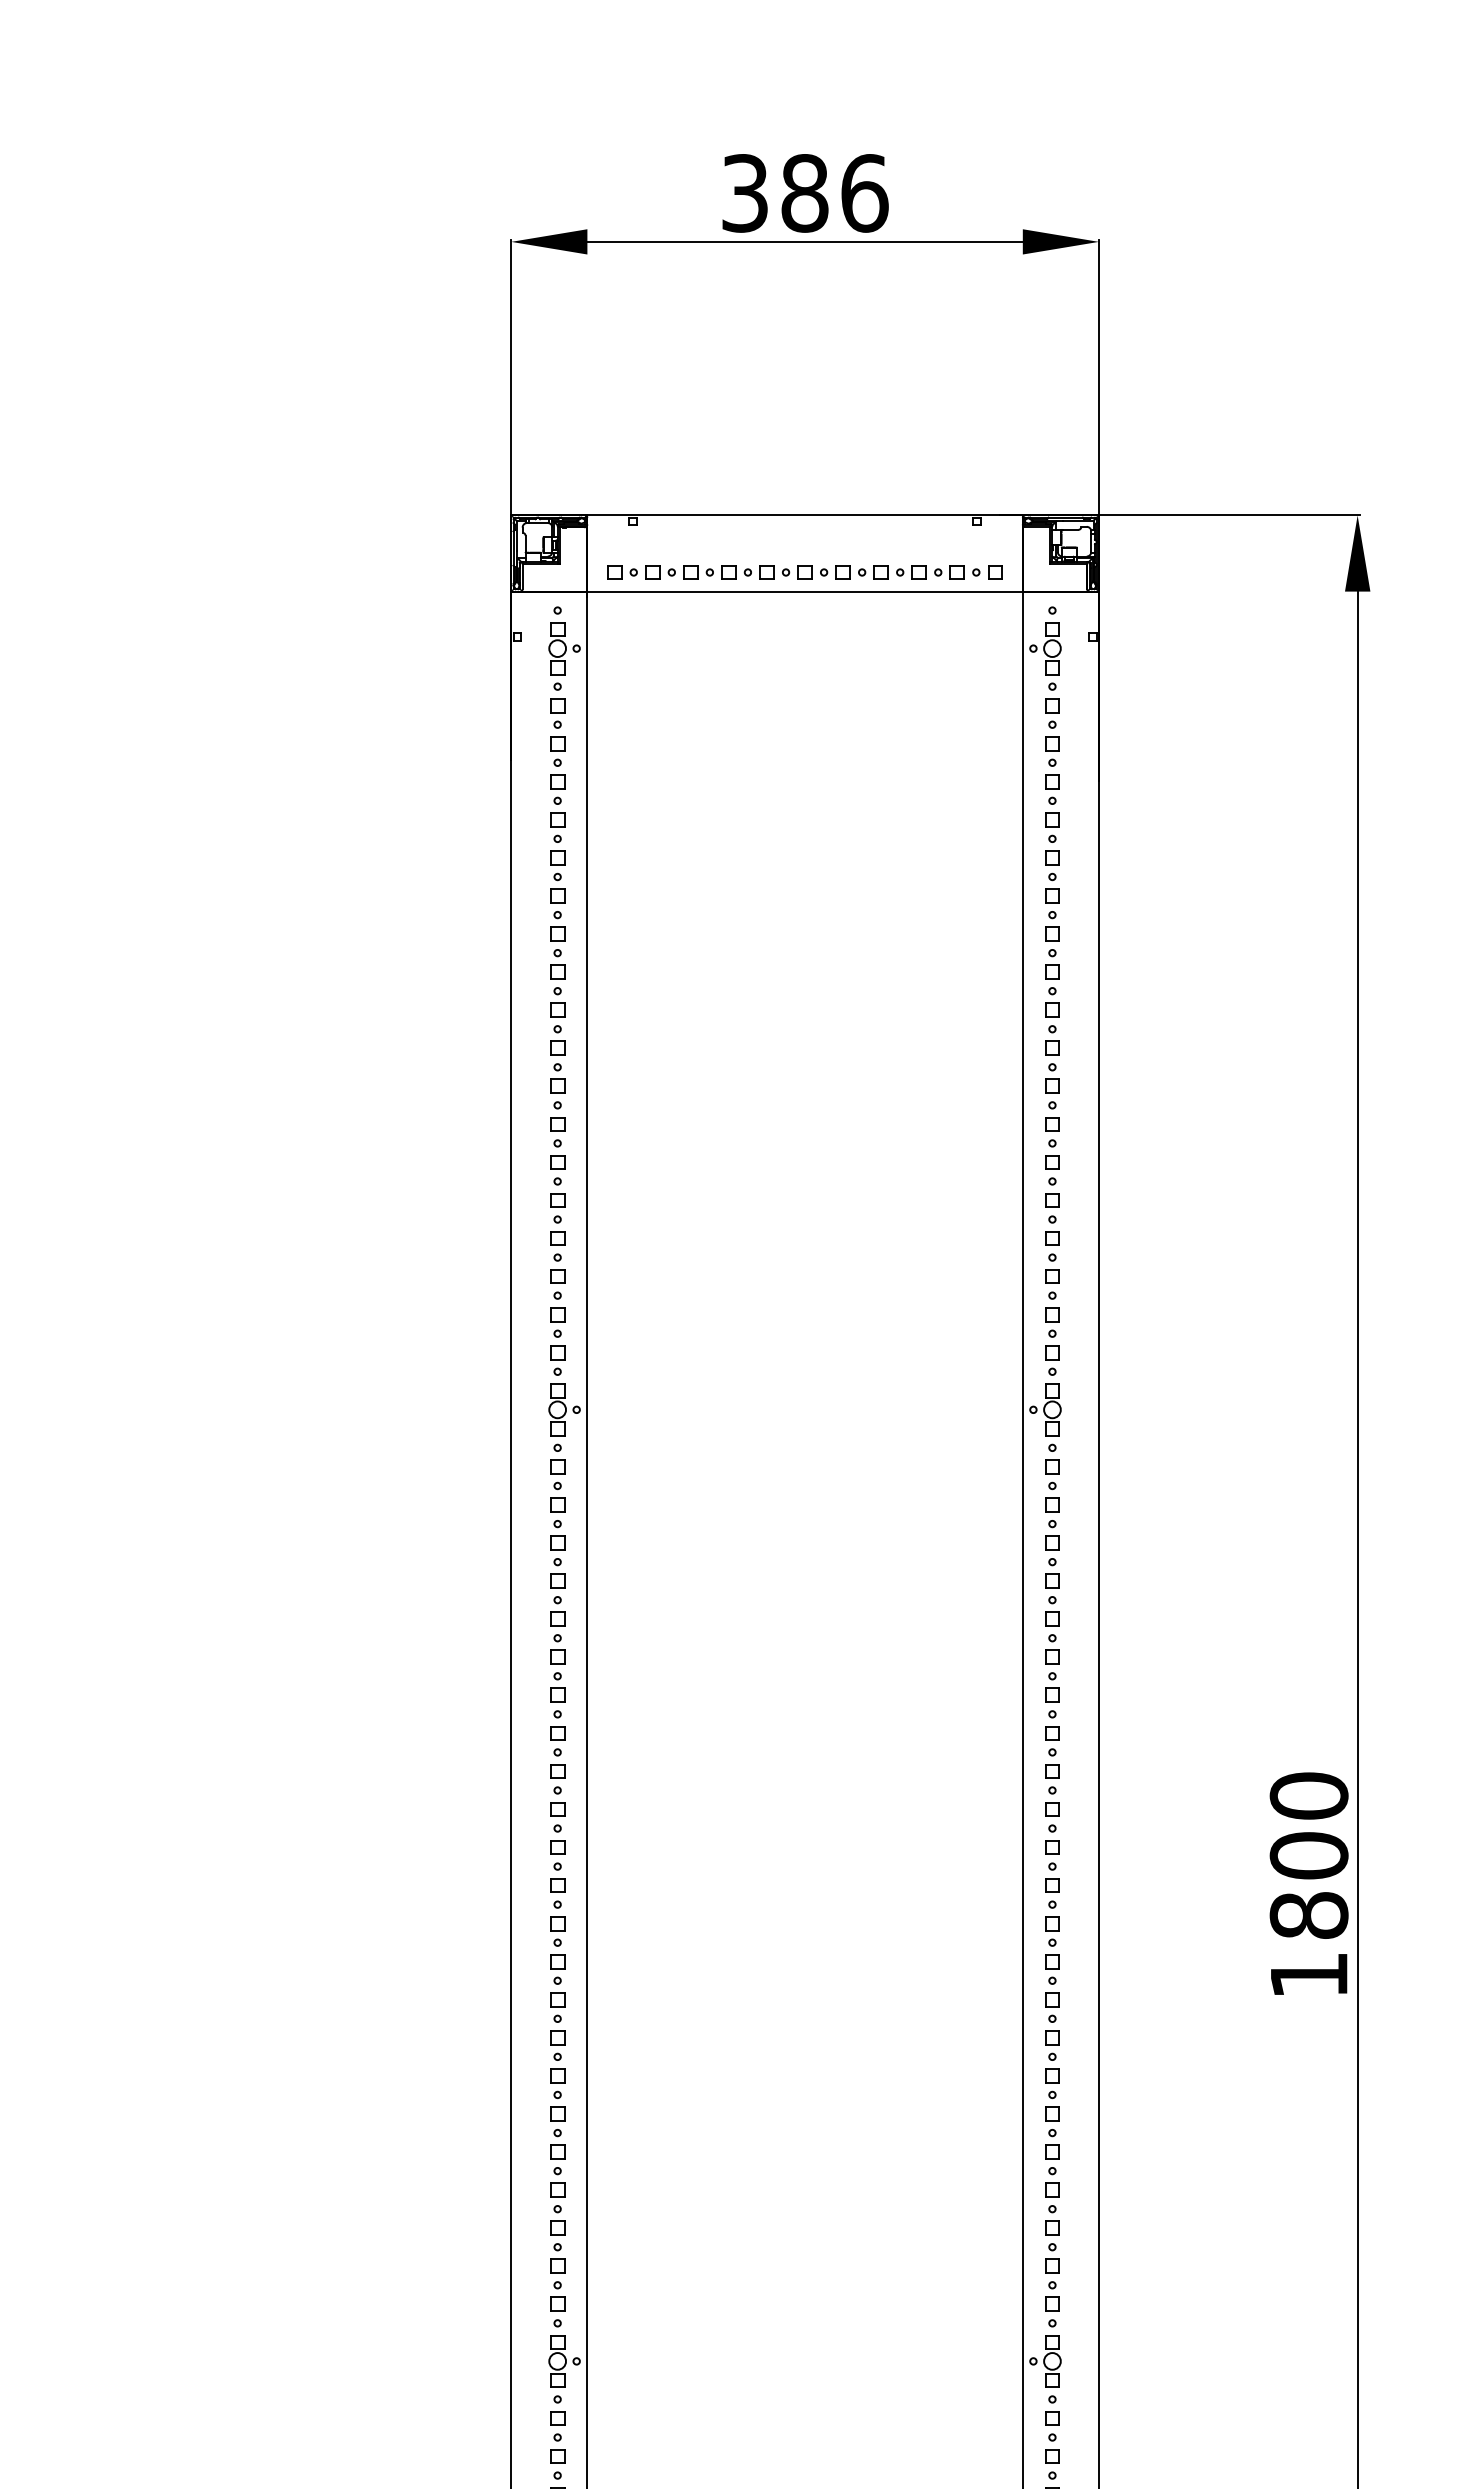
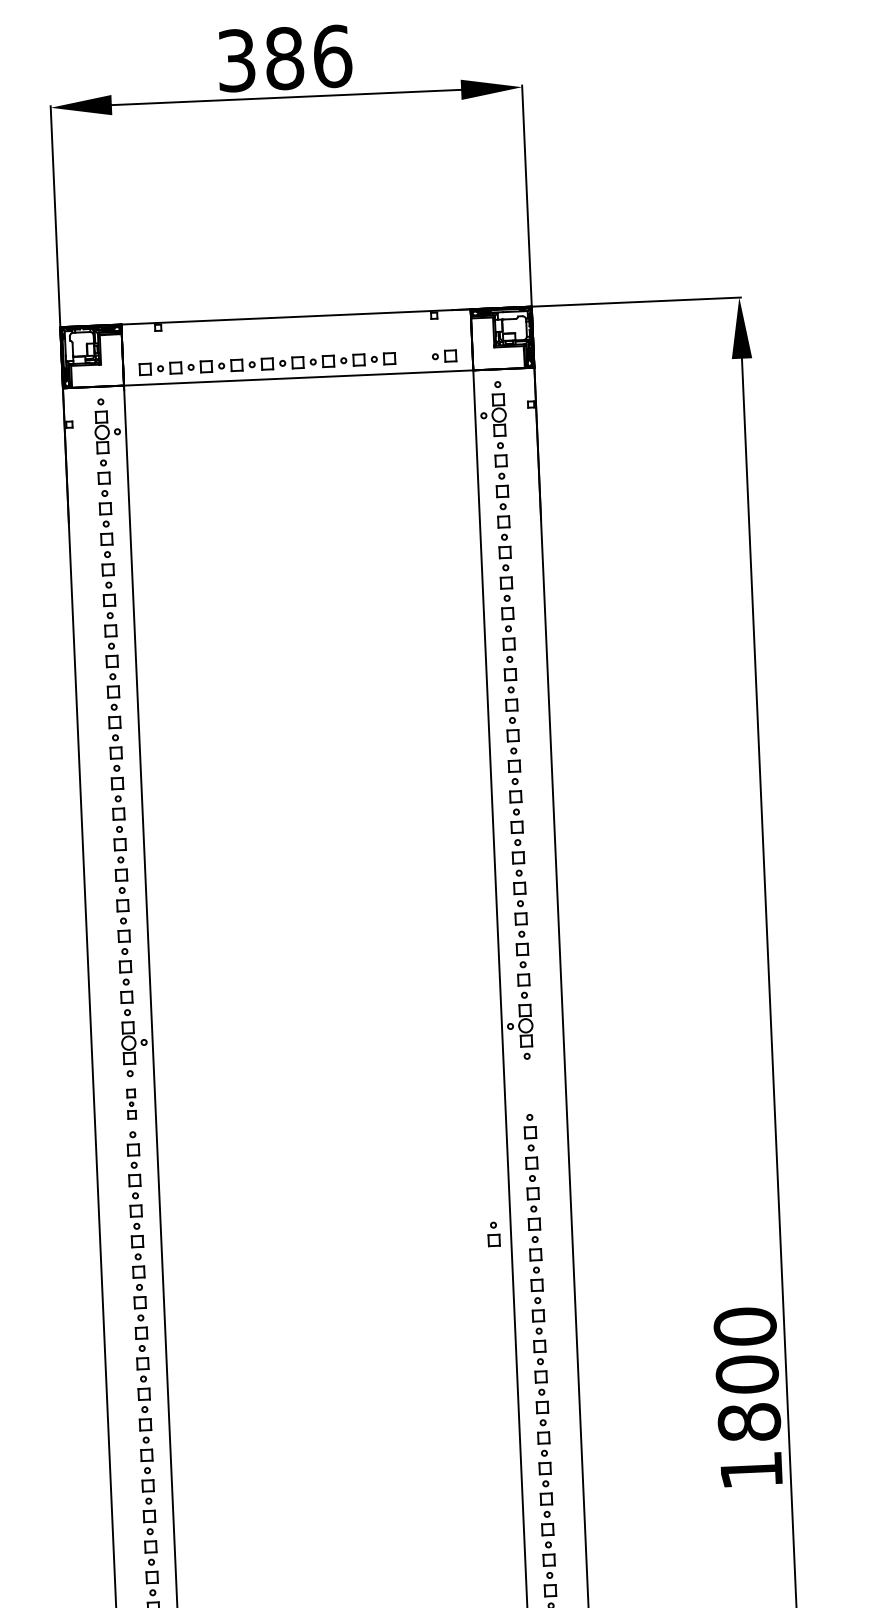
part: (949, 572) -> (413, 357), removed
part: (557, 1485) -> (131, 1103), size x0.7
part: (1052, 1485) -> (528, 1086), removed
part: (1001, 1667) -> (493, 1234), added

